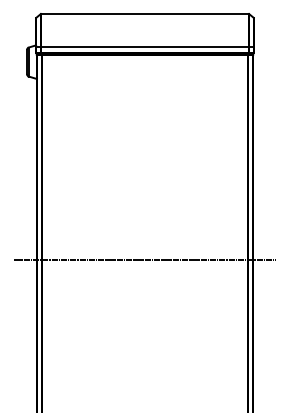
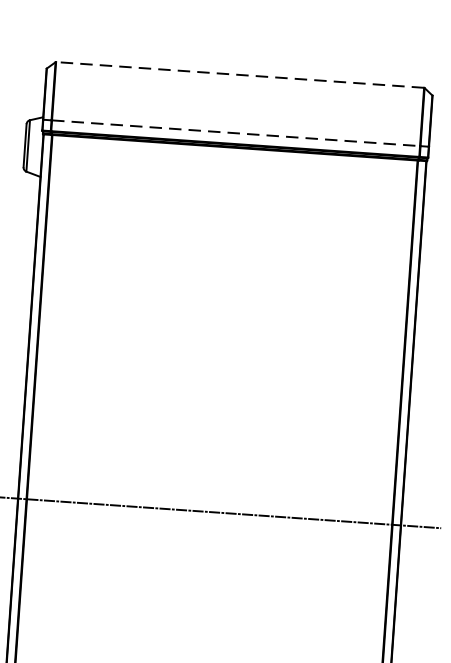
line: (144, 13) -> (239, 74), solid -> dashed
line: (144, 46) -> (235, 132), solid -> dashed

